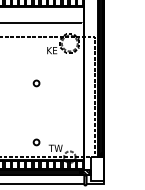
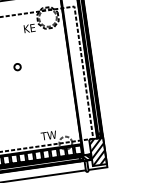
circle: (36, 142) -> (26, 132), removed
hatch: (97, 169) -> (98, 152), added

